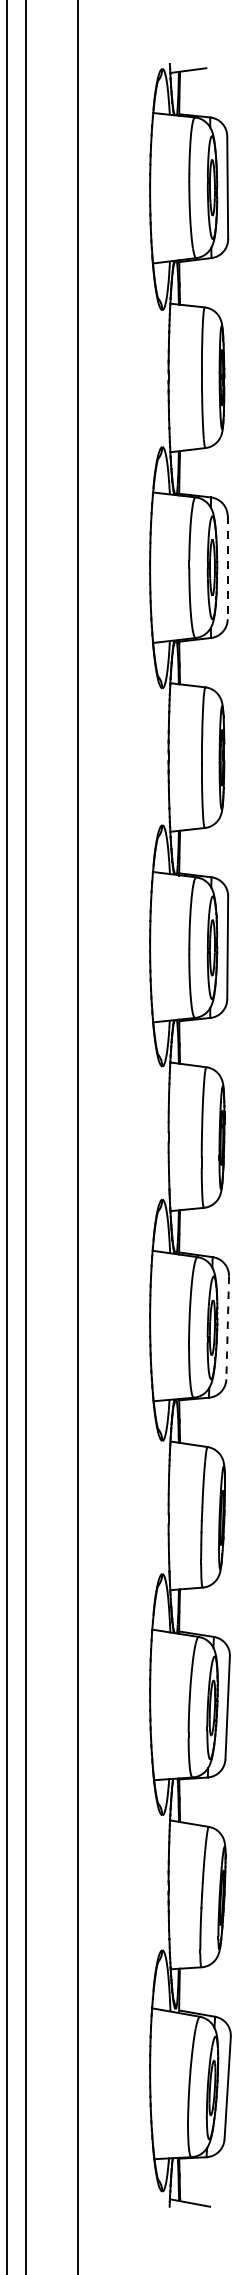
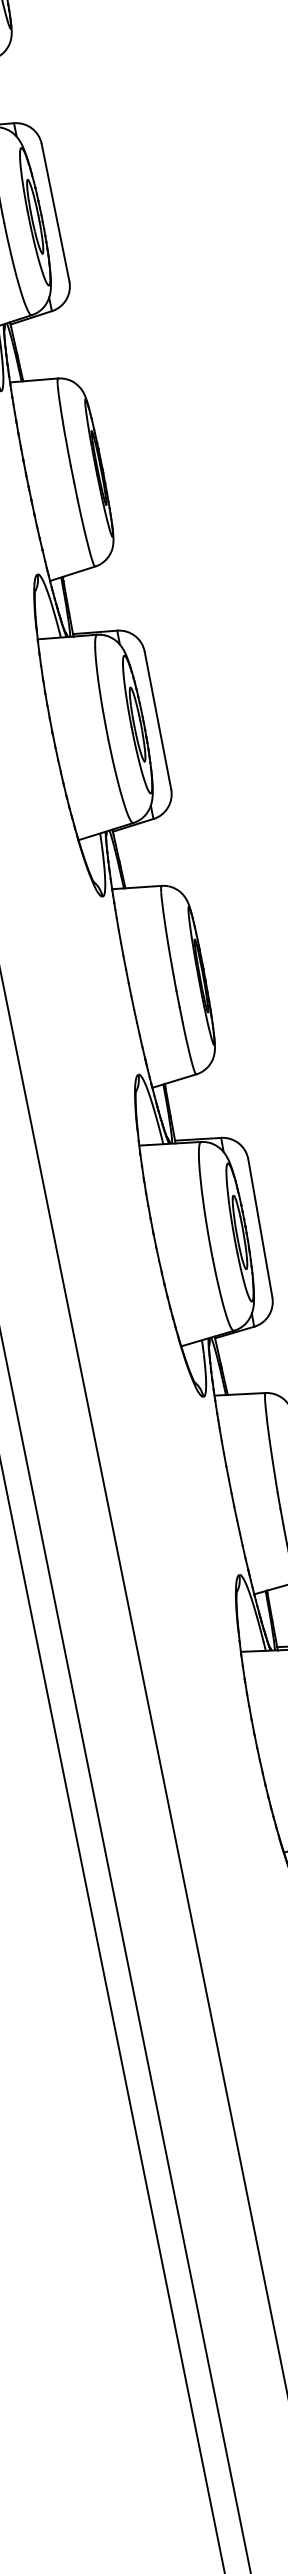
line: (227, 568) -> (55, 213), dashed -> solid
line: (227, 1328) -> (260, 1229), dashed -> solid

